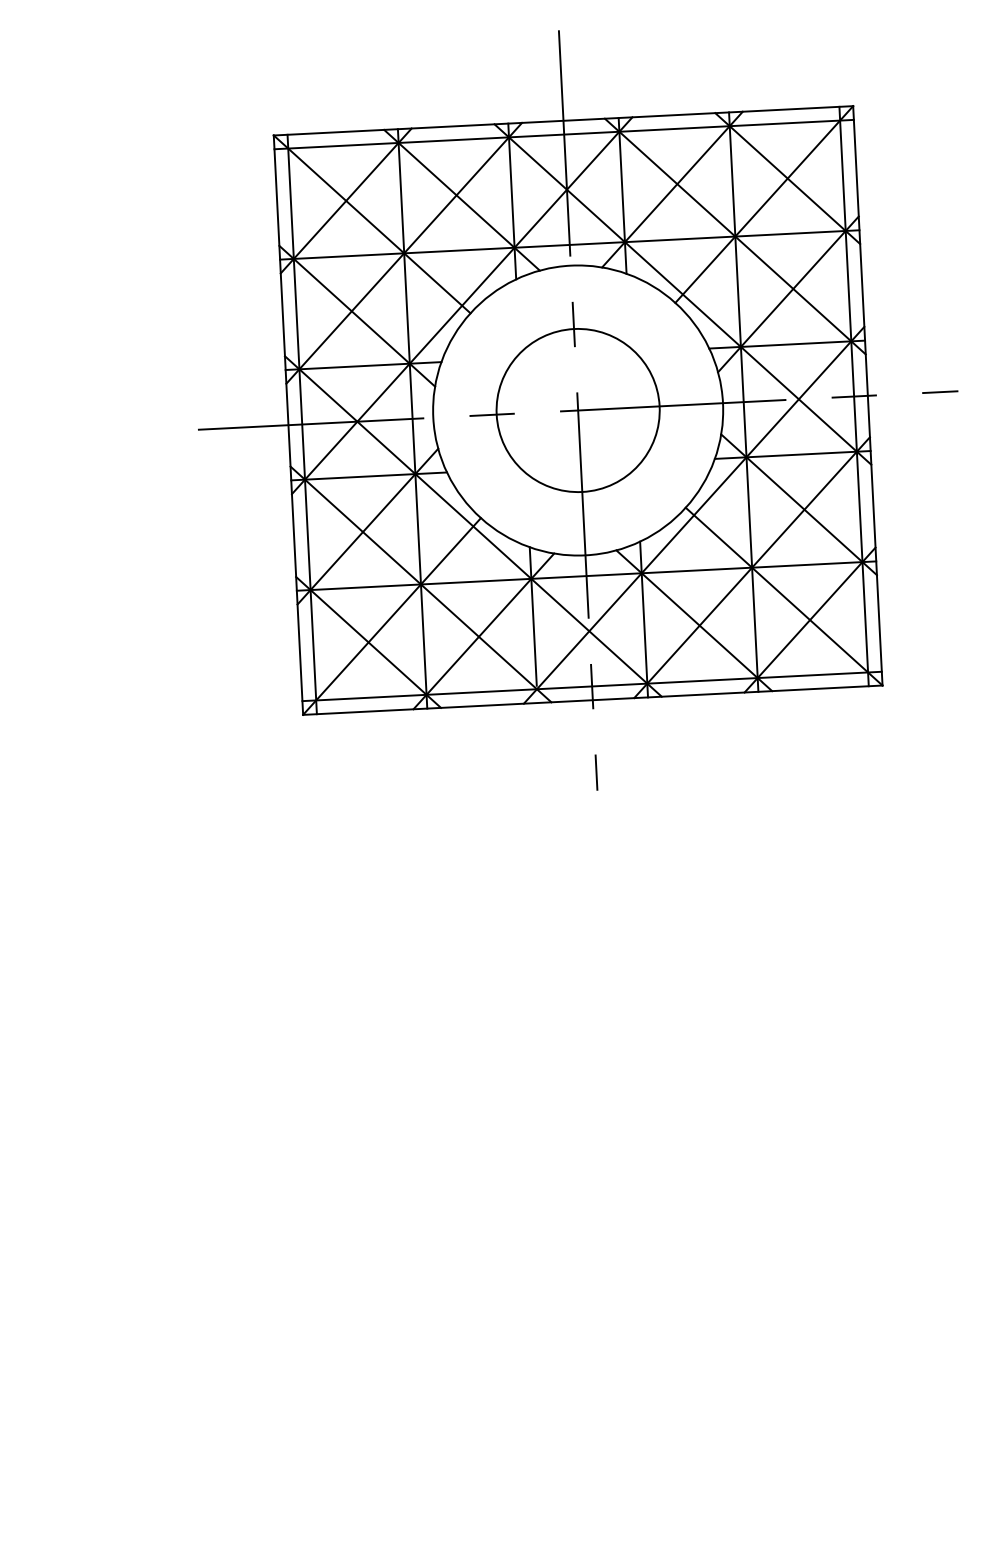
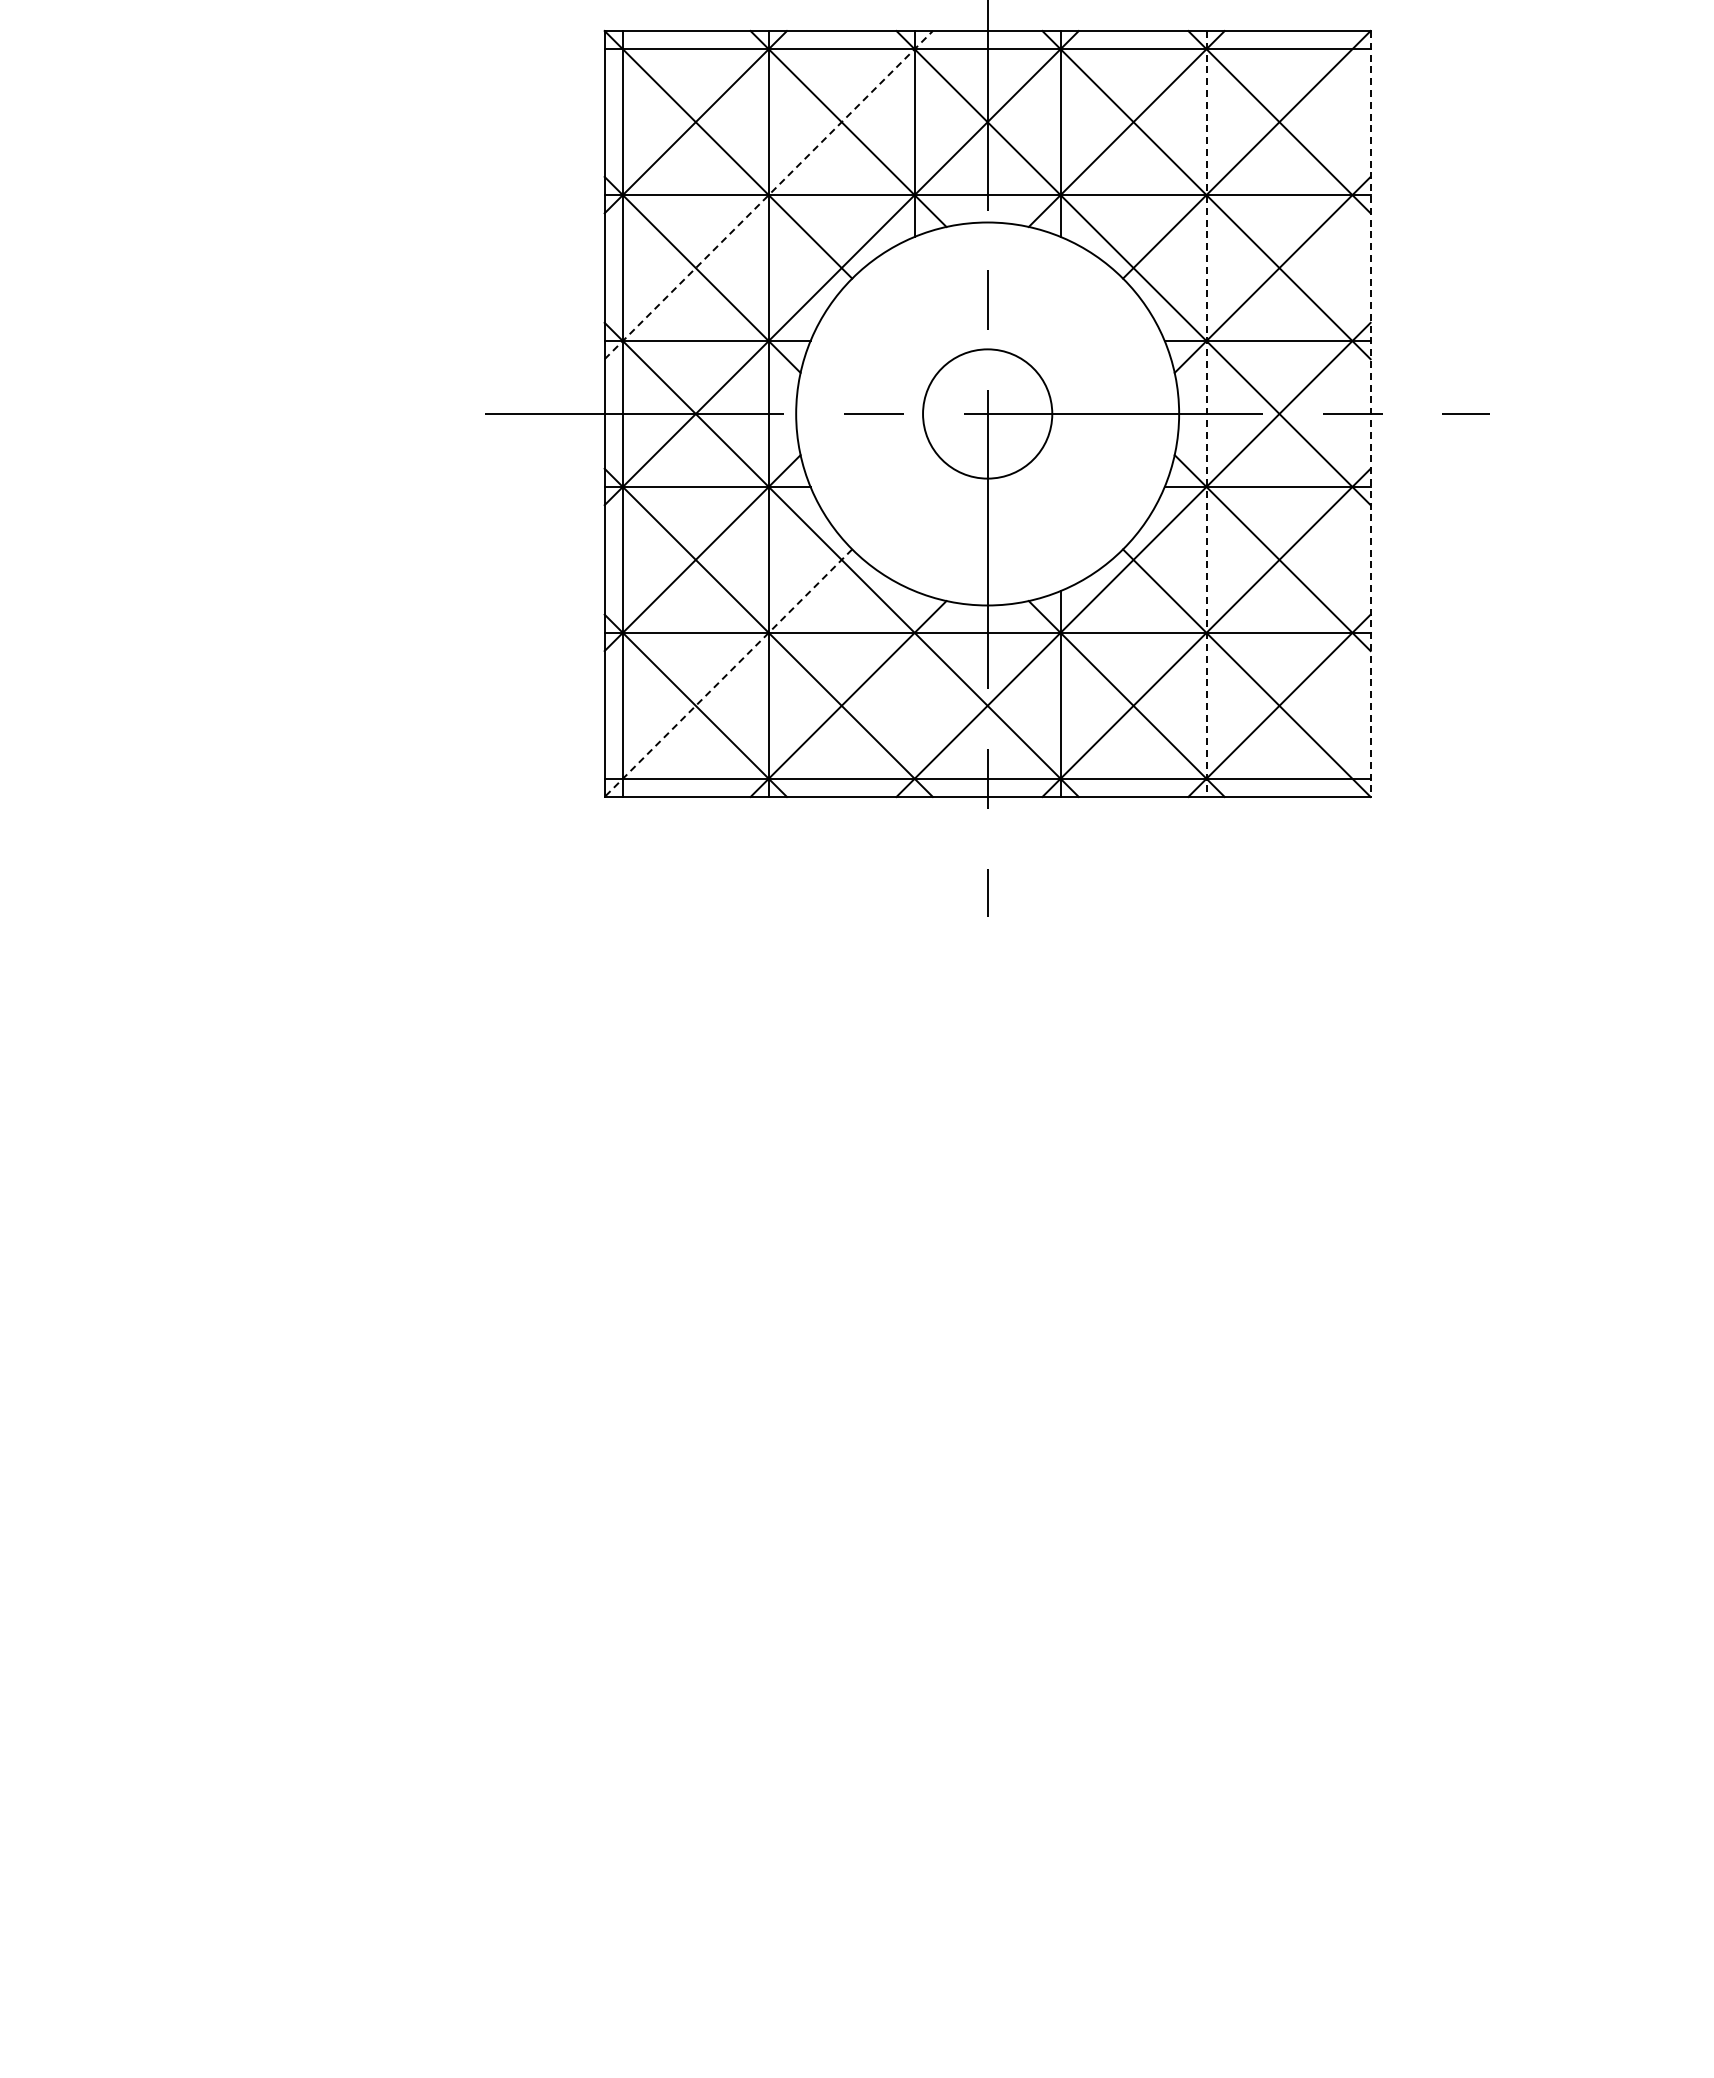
line: (404, 252) -> (769, 194), solid -> dashed
line: (854, 396) -> (1352, 413), removed
line: (867, 396) -> (1370, 414), solid -> dashed
line: (743, 402) -> (1206, 414), solid -> dashed
circle: (578, 410) -> (987, 413), size x0.6
line: (392, 616) -> (728, 673), solid -> dashed
line: (533, 616) -> (914, 682), removed

